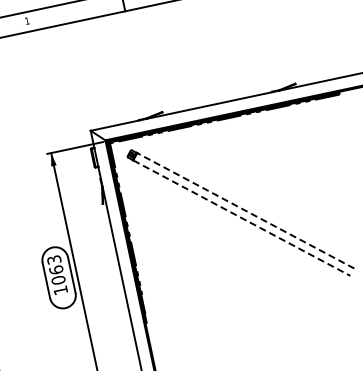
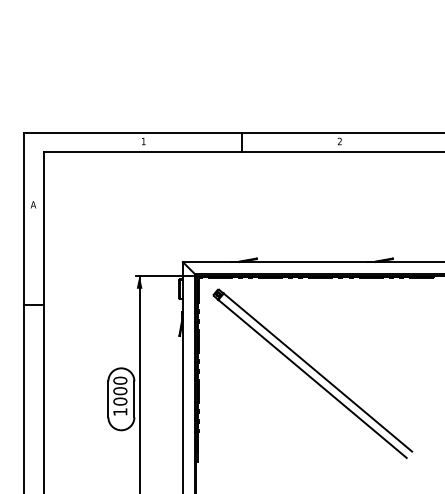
line: (245, 210) -> (317, 372), dashed -> solid
line: (241, 217) -> (312, 378), dashed -> solid
text: (55, 264) -> (120, 385), 1063 -> 1000

